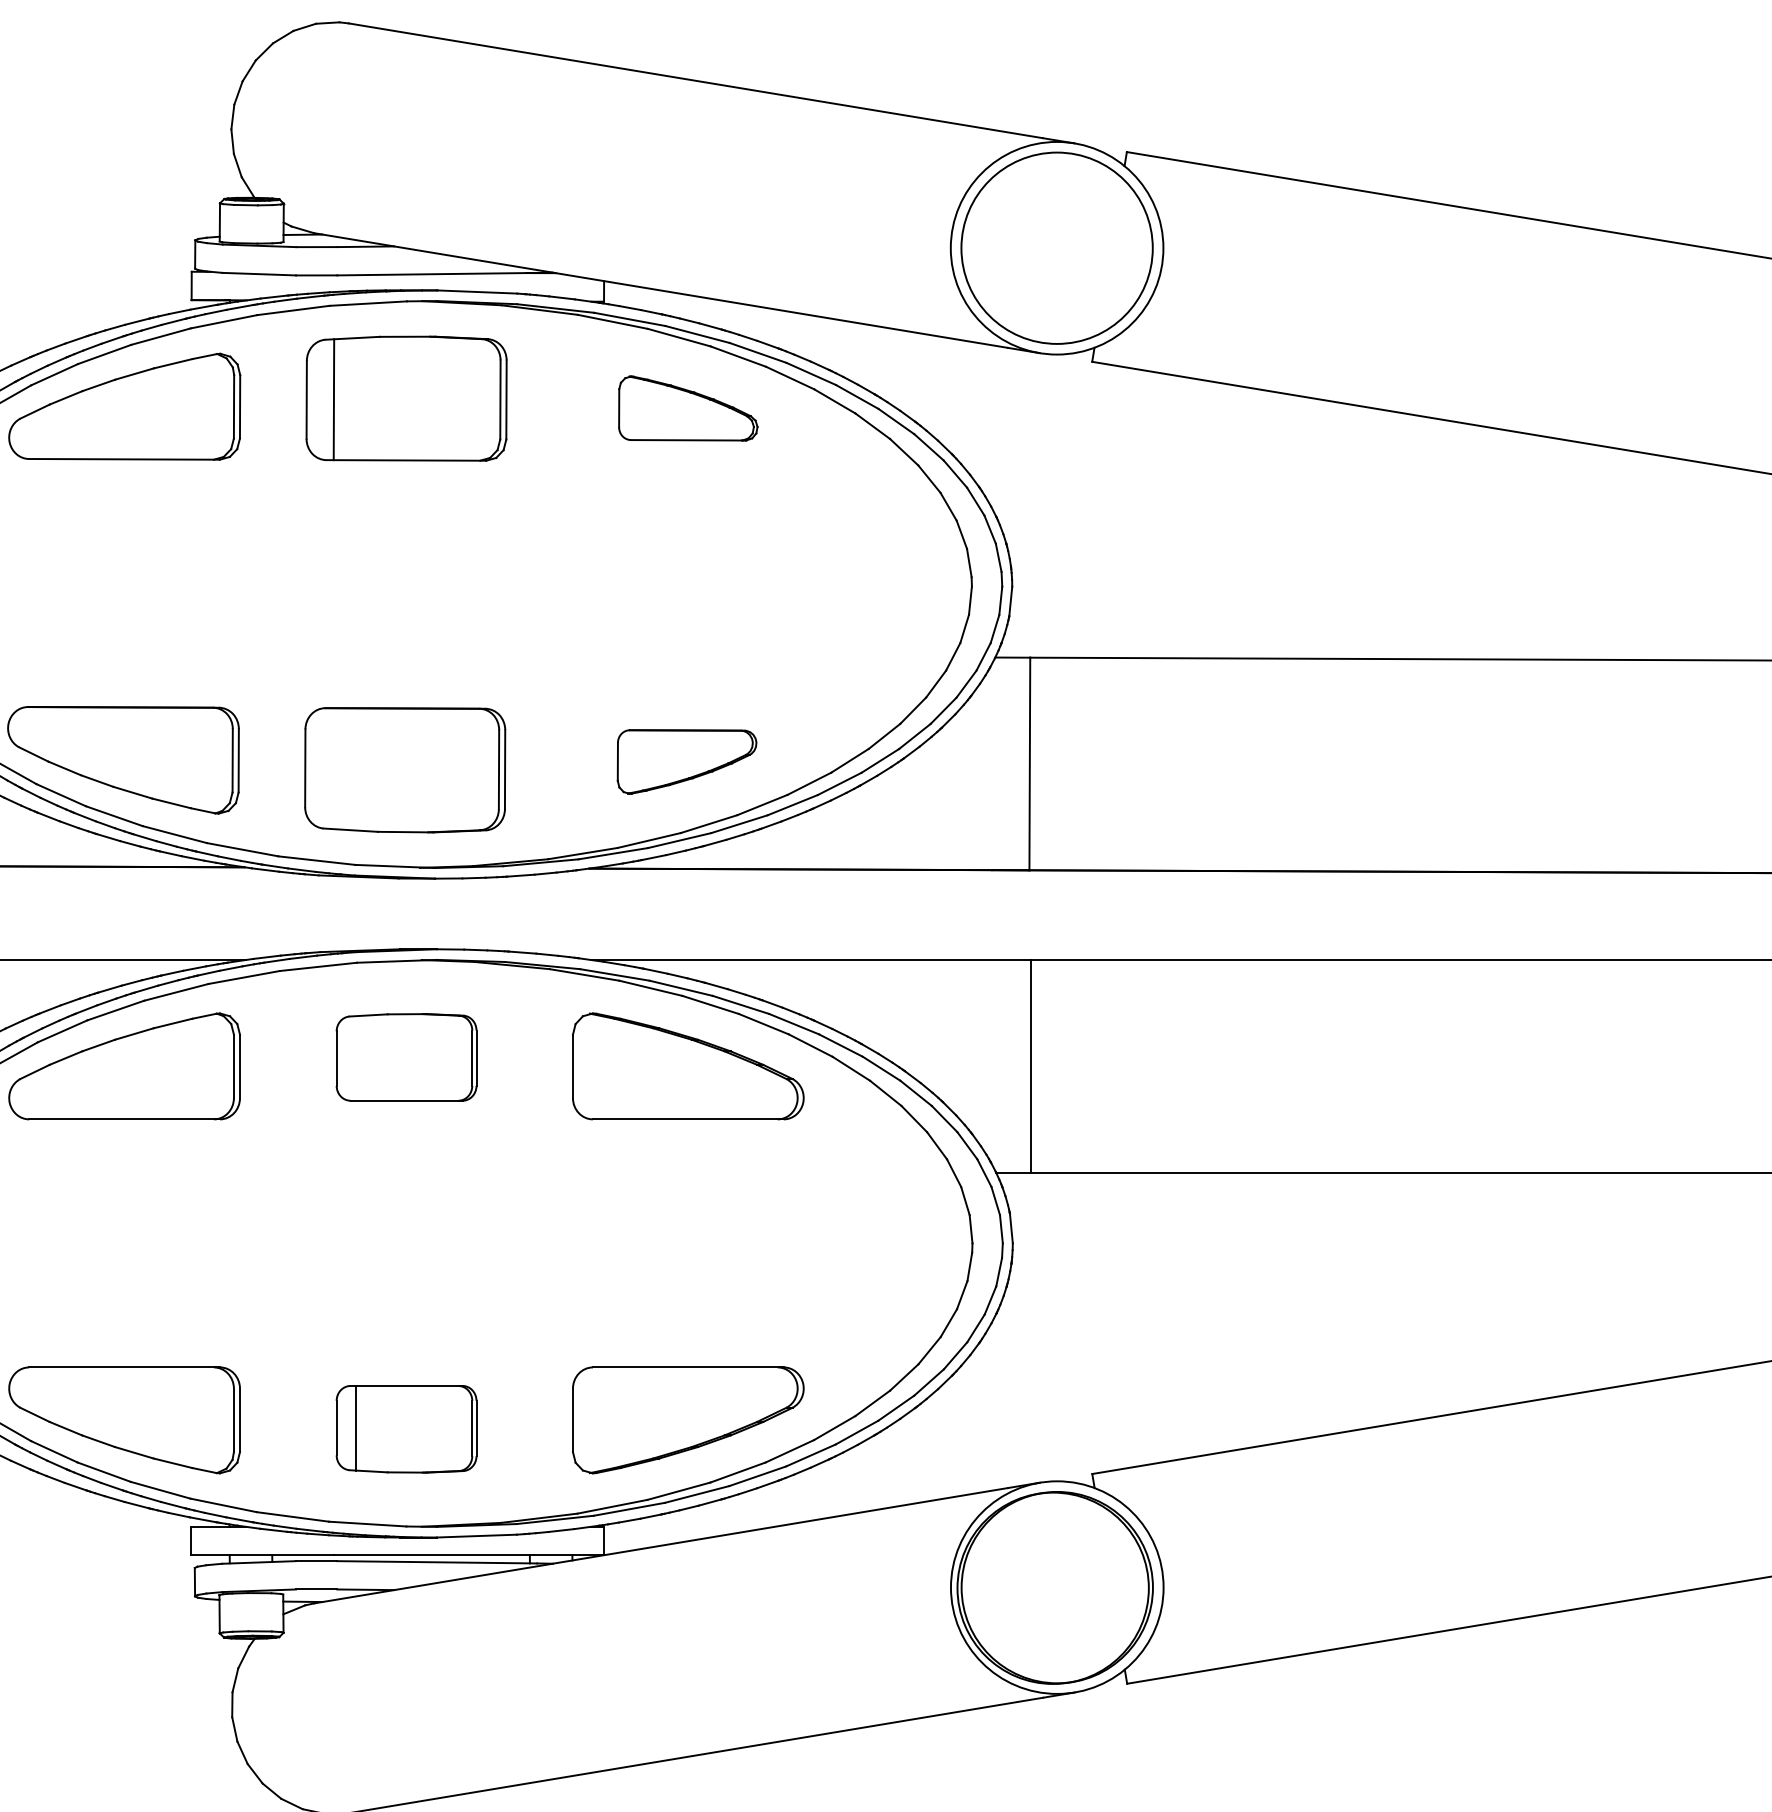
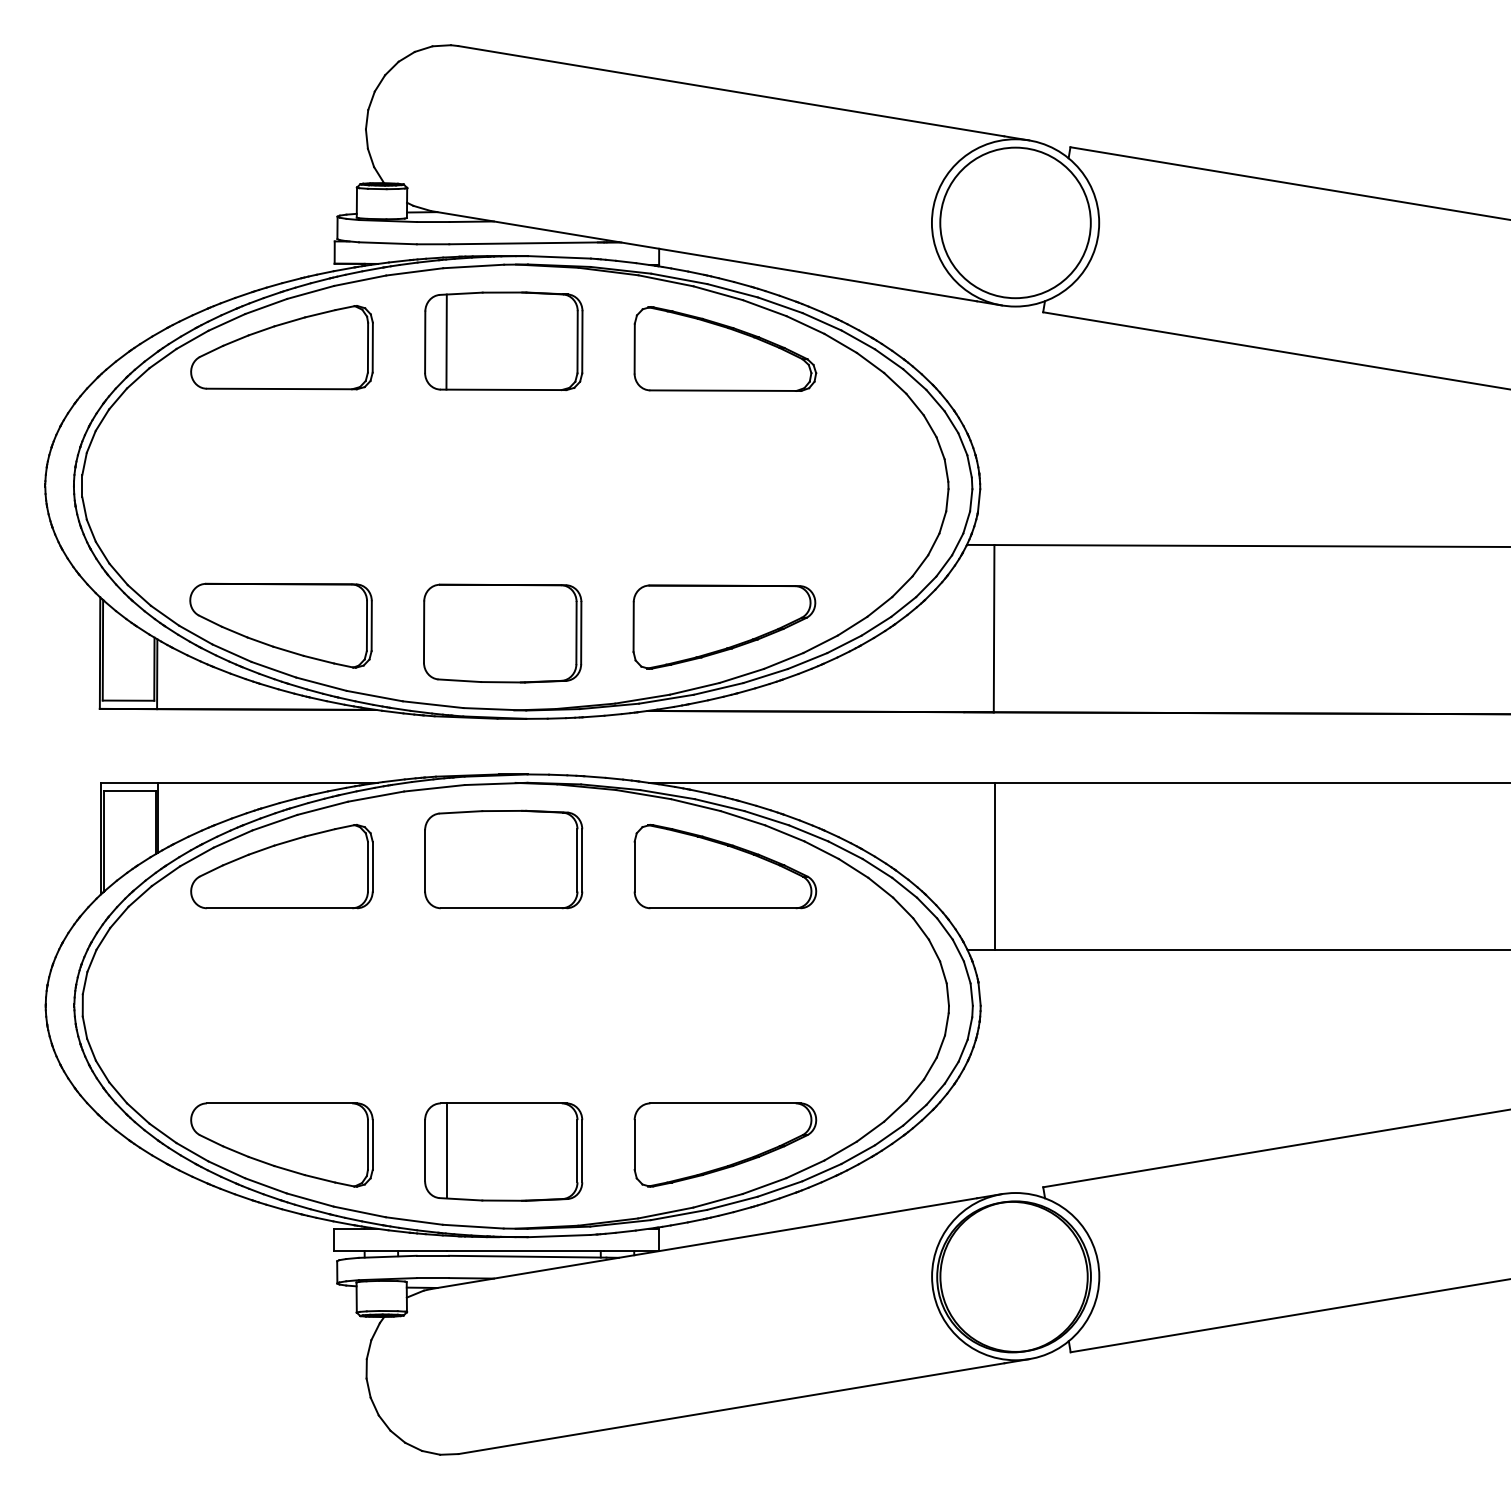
part: (688, 407) -> (725, 348), size x1.67
part: (687, 761) -> (724, 626), size x1.67
part: (406, 1057) -> (503, 859), size x1.43
part: (406, 1428) -> (503, 1151), size x1.43

